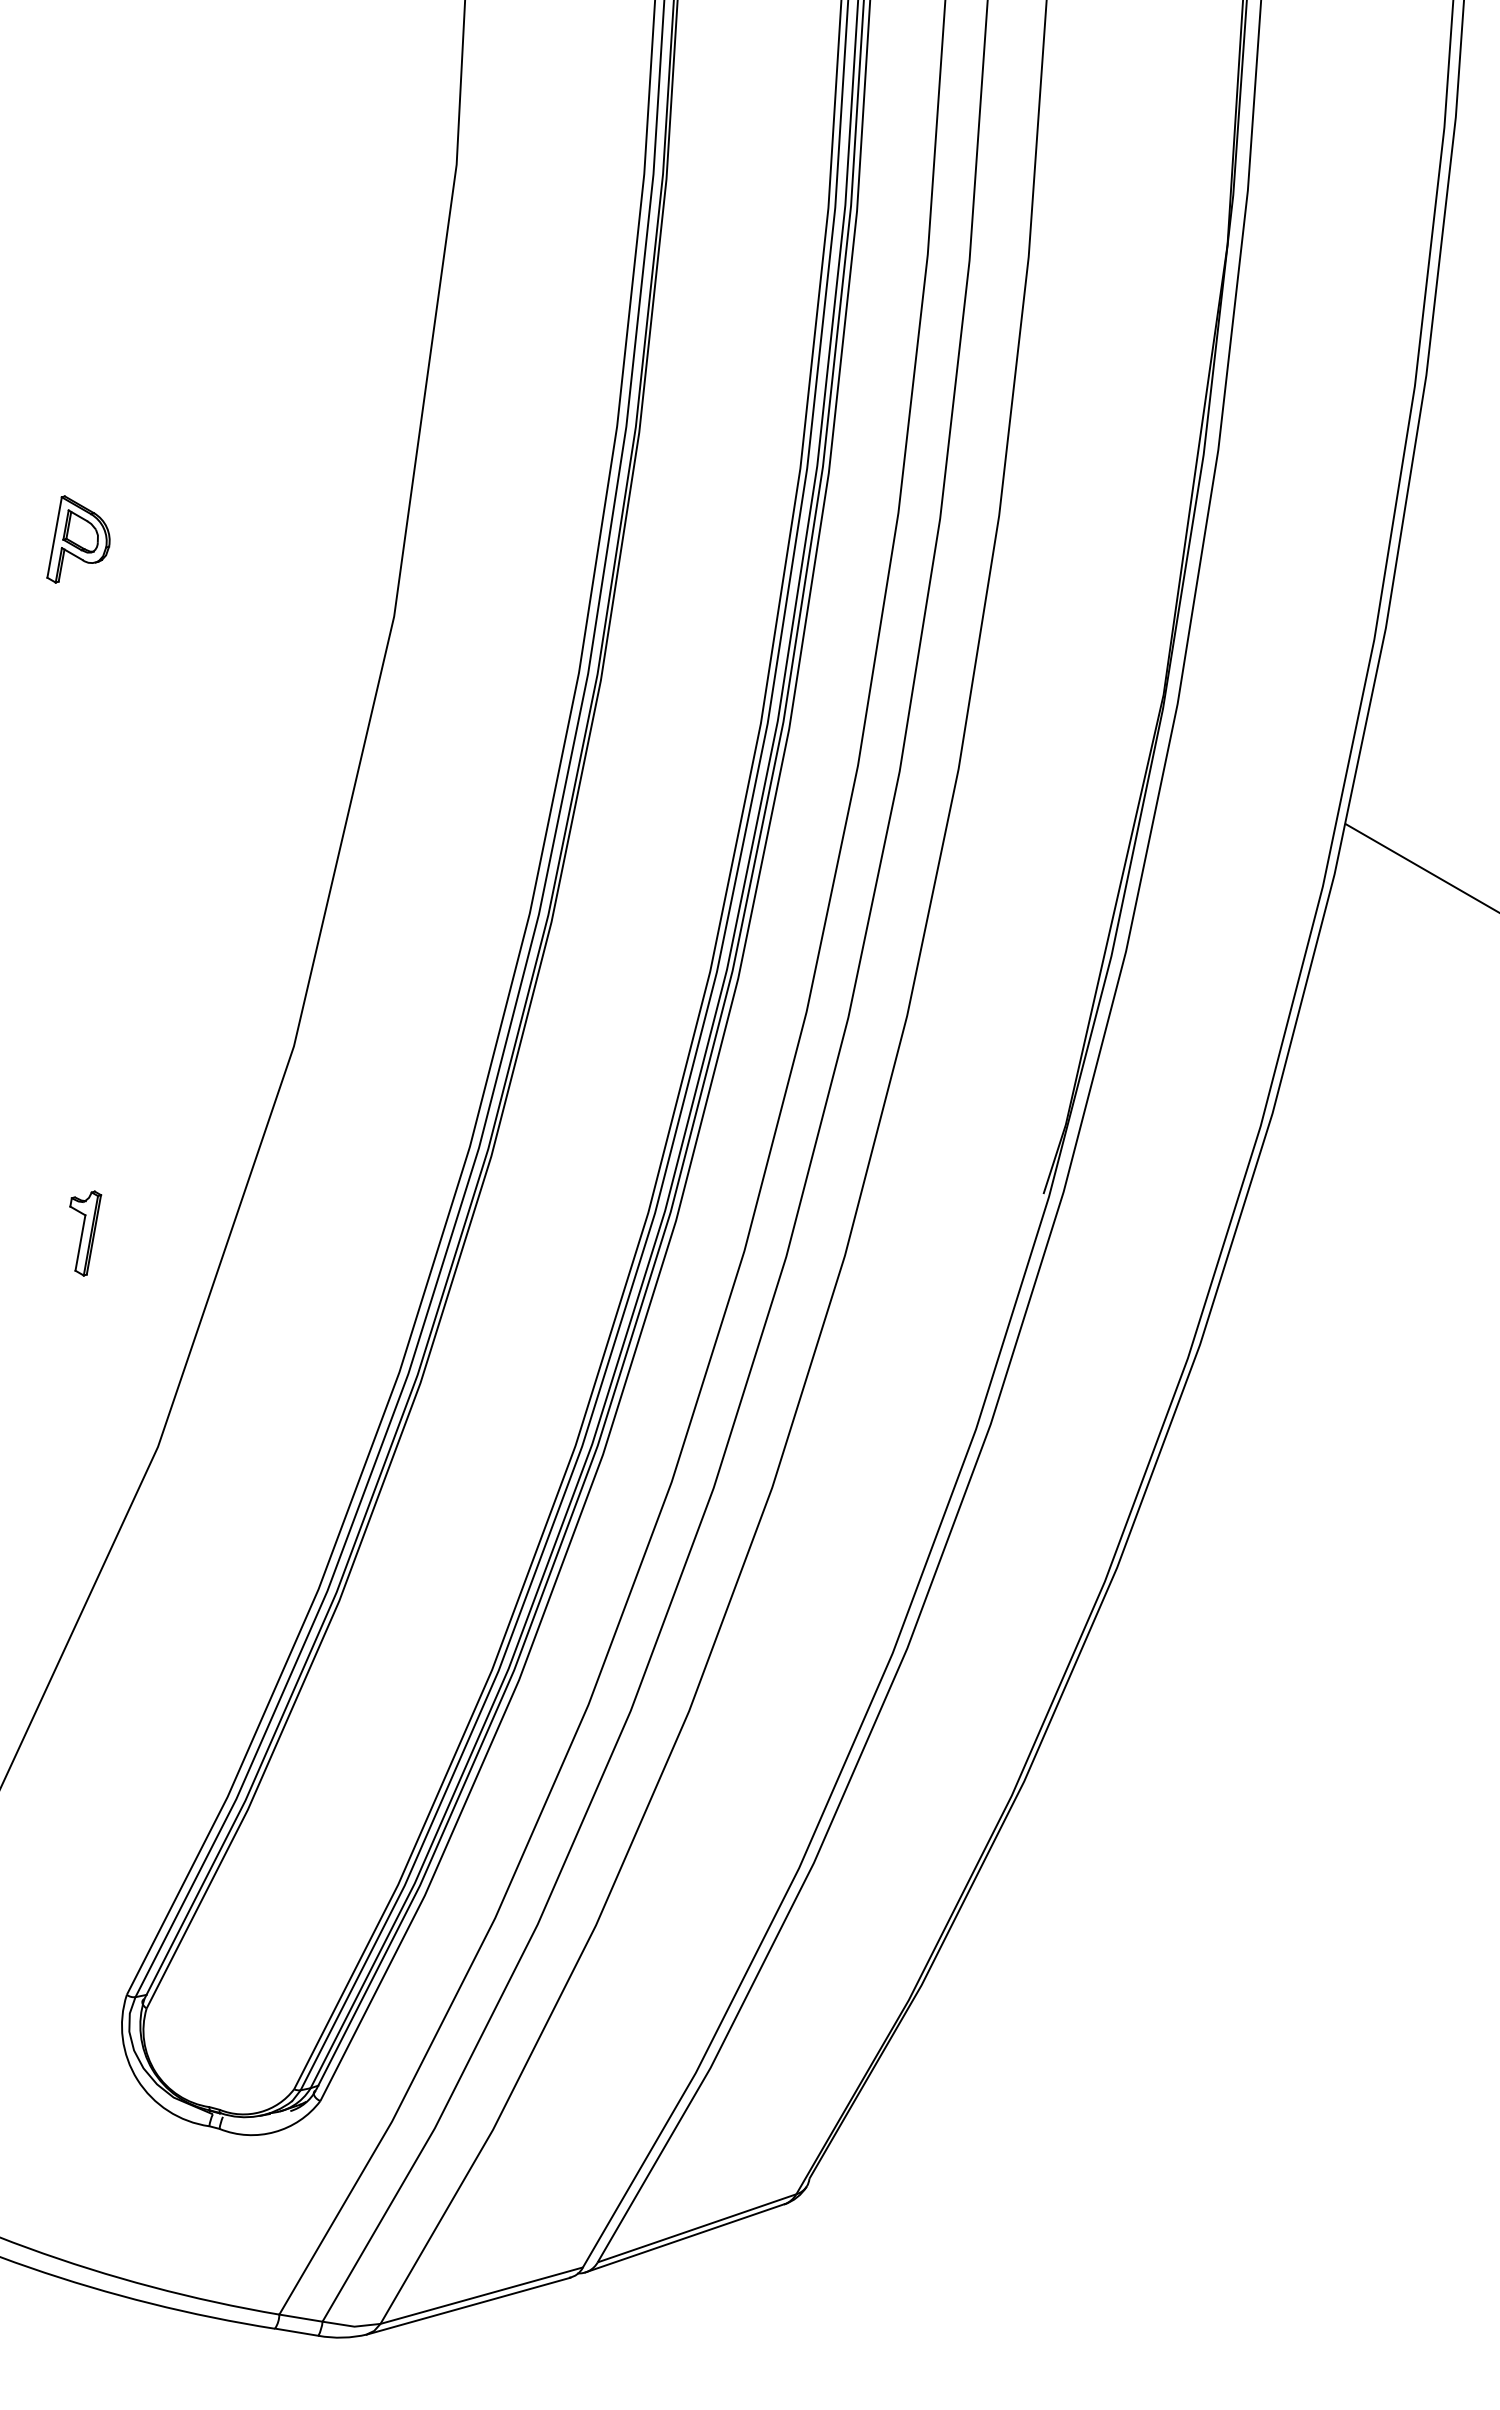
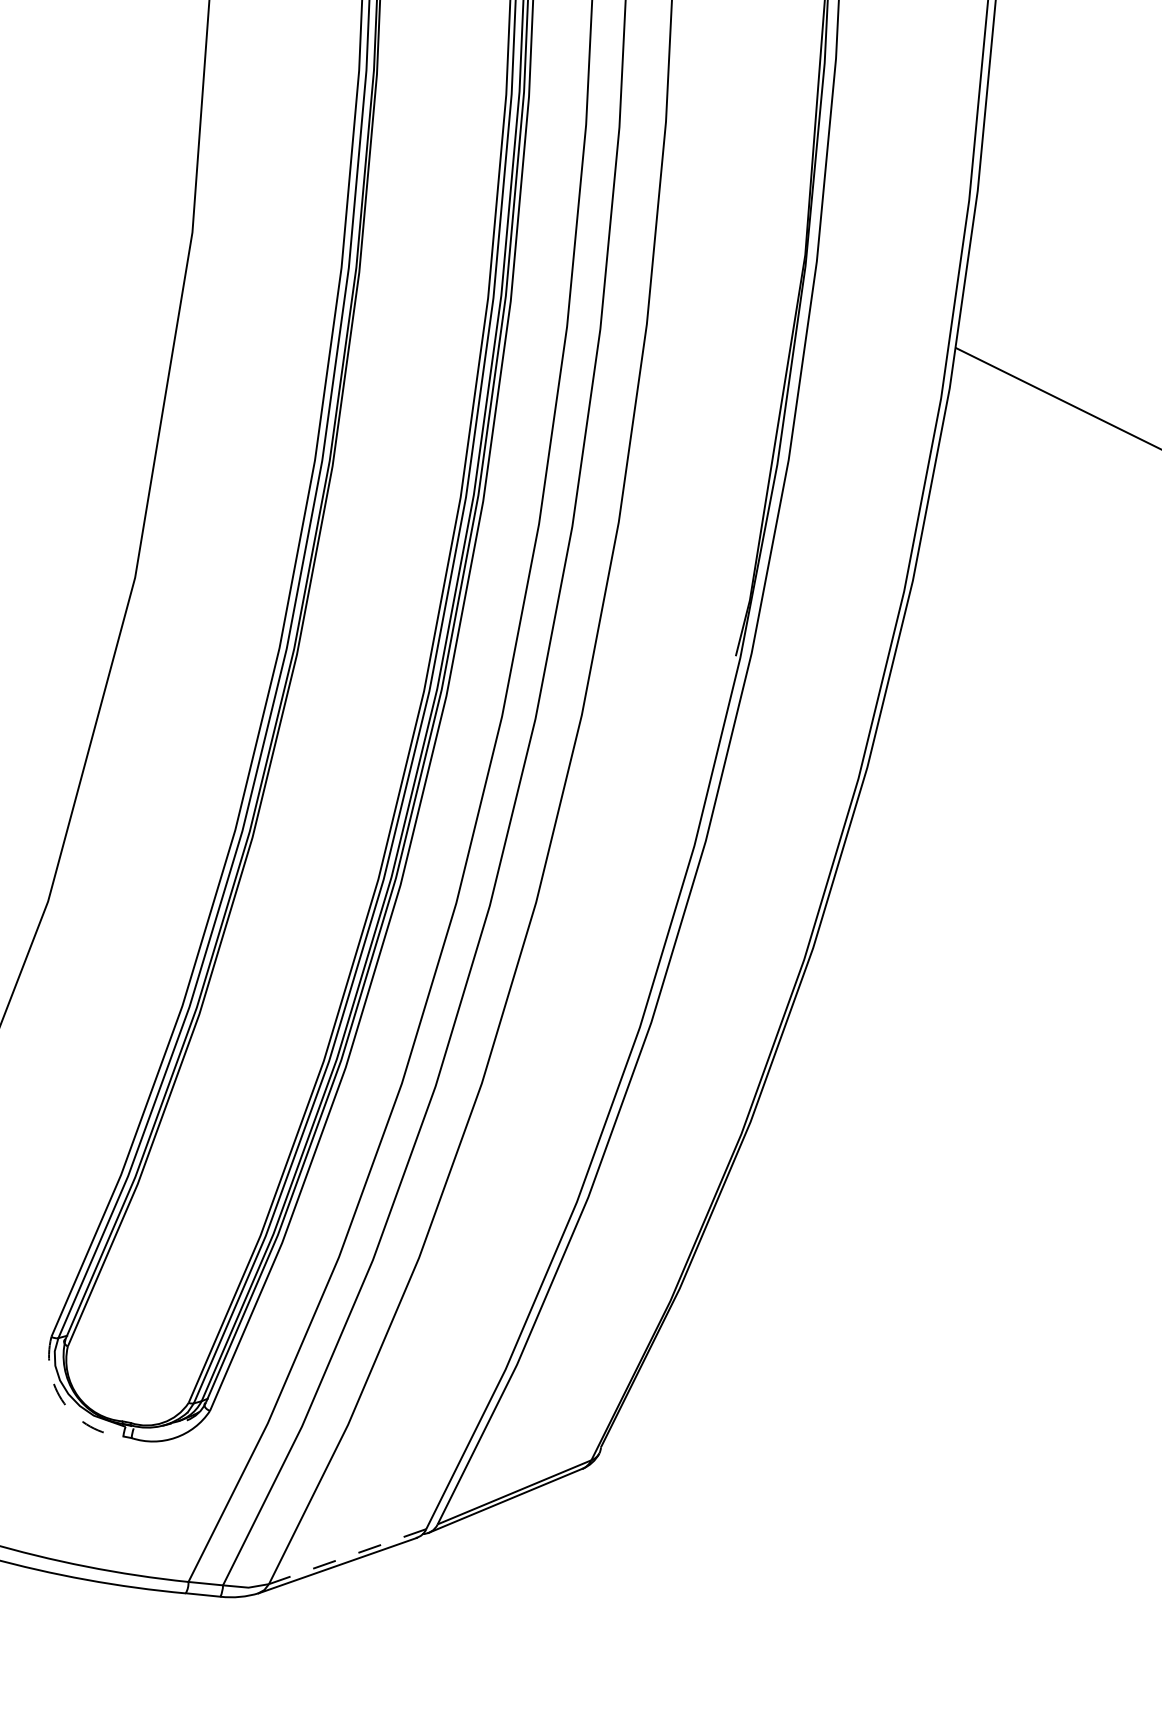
arc: (137, 2079) -> (64, 1403), solid -> dashed
line: (481, 2295) -> (347, 1556), solid -> dashed

